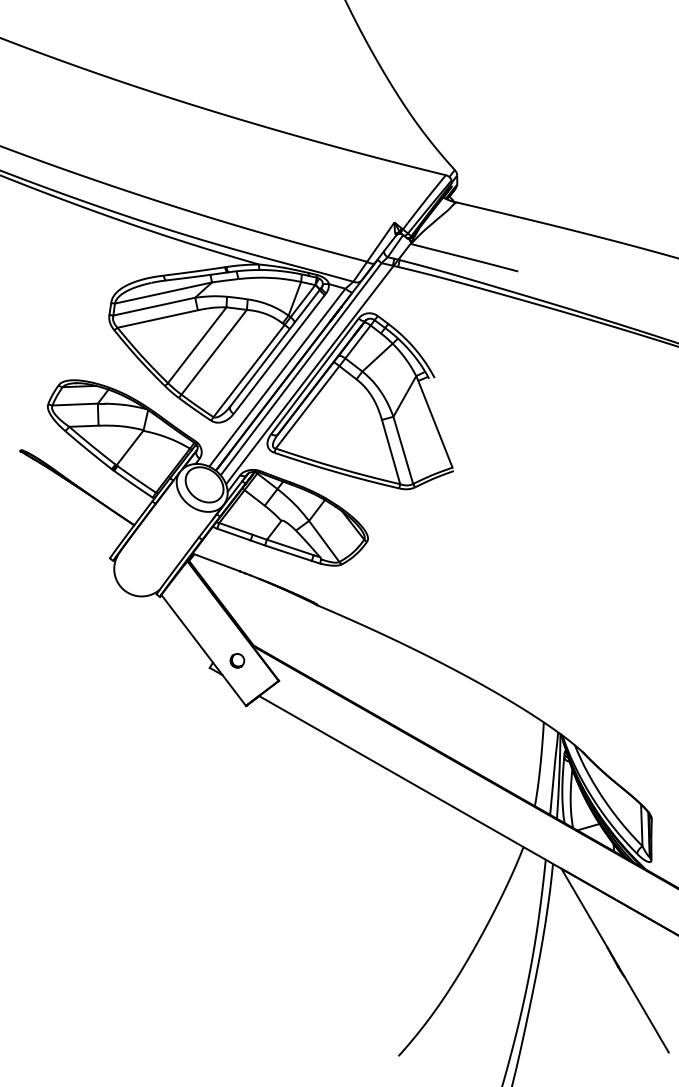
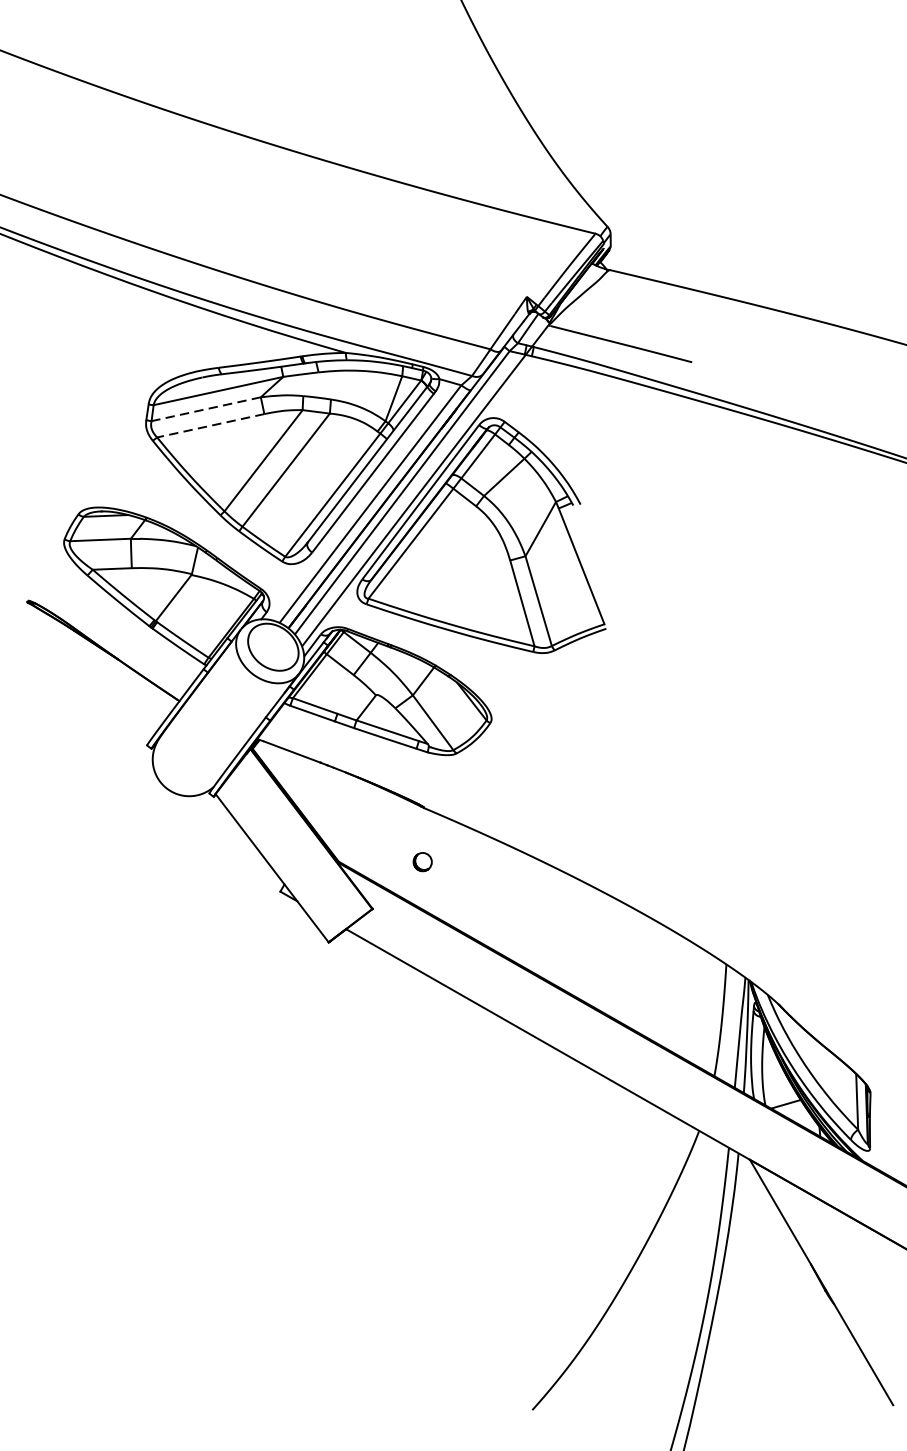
line: (154, 306) -> (206, 409), solid -> dashed
line: (157, 319) -> (210, 426), solid -> dashed
part: (237, 660) -> (422, 861), moved

